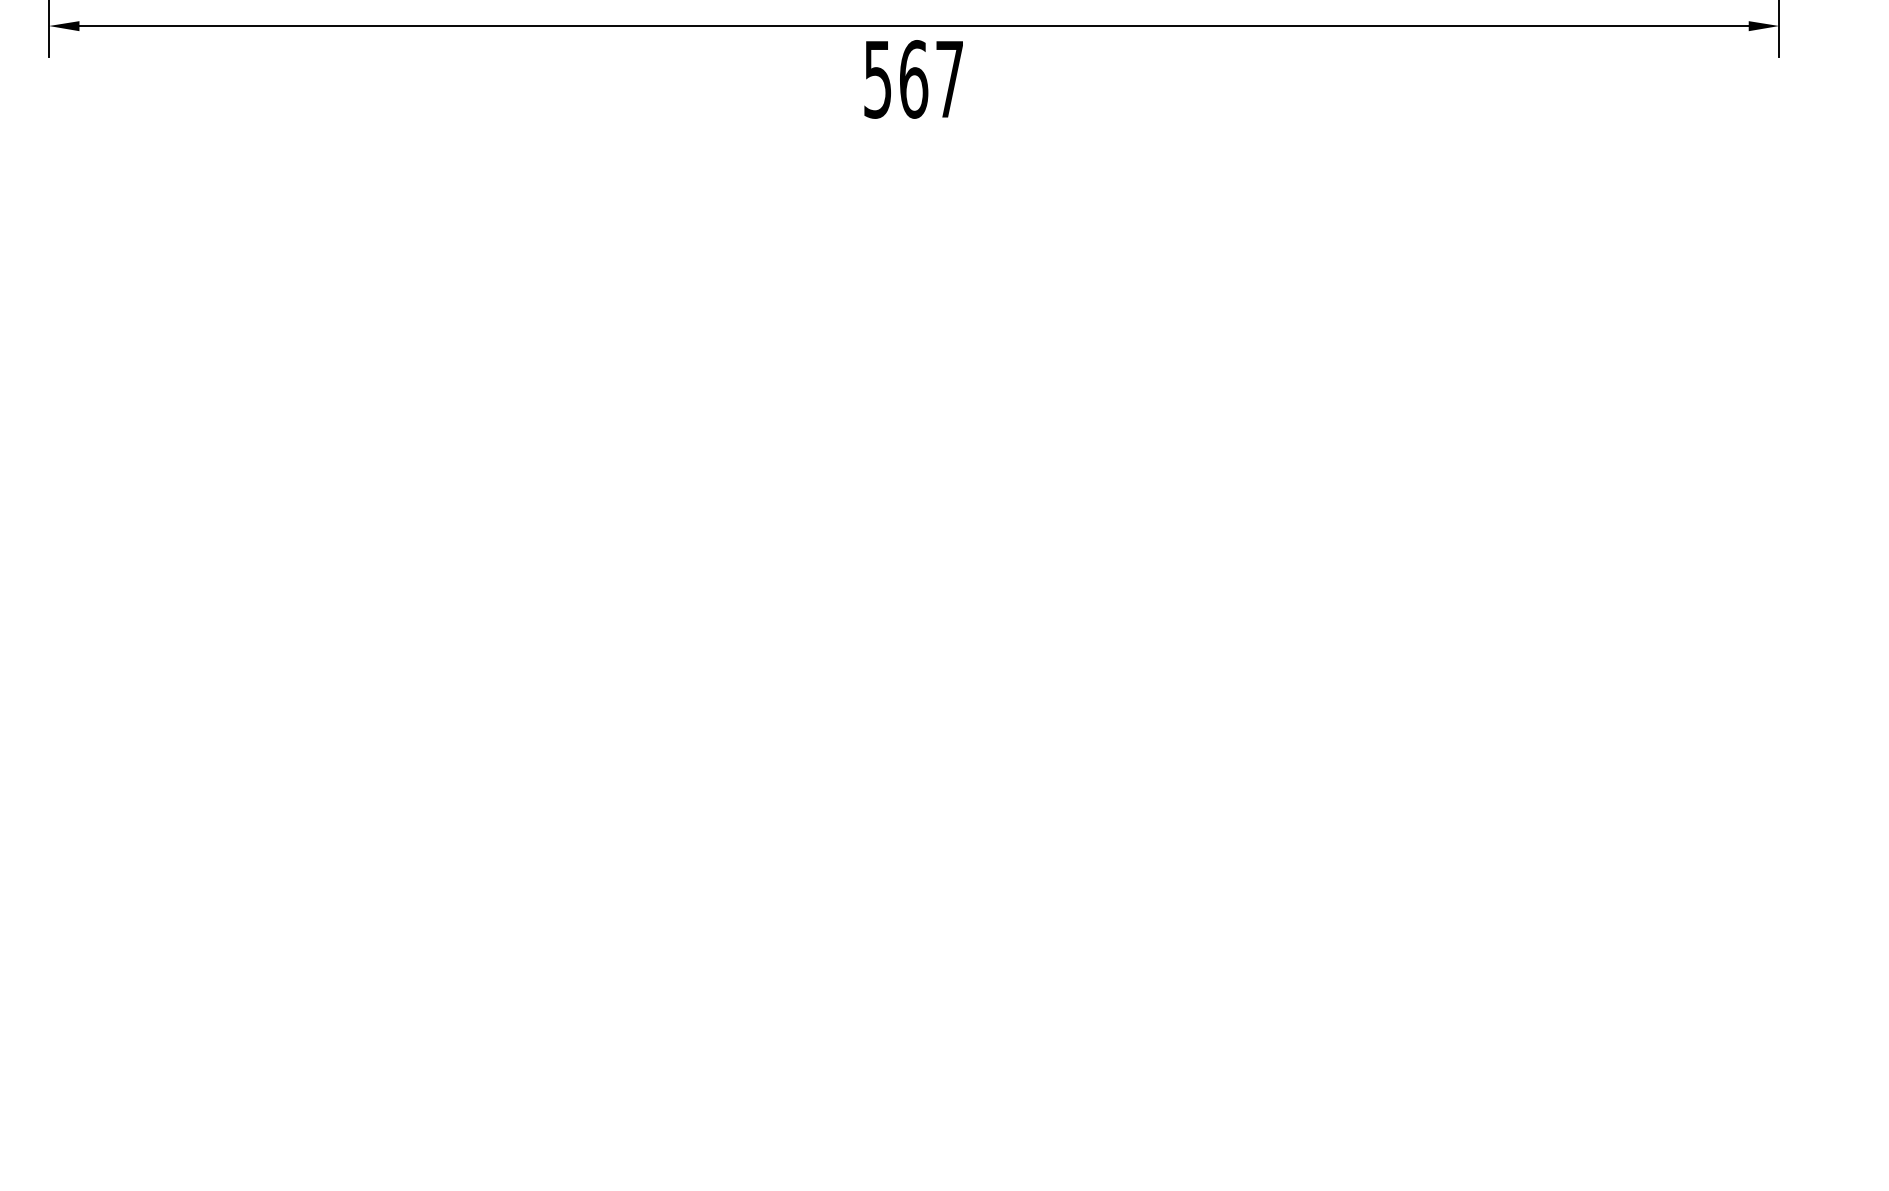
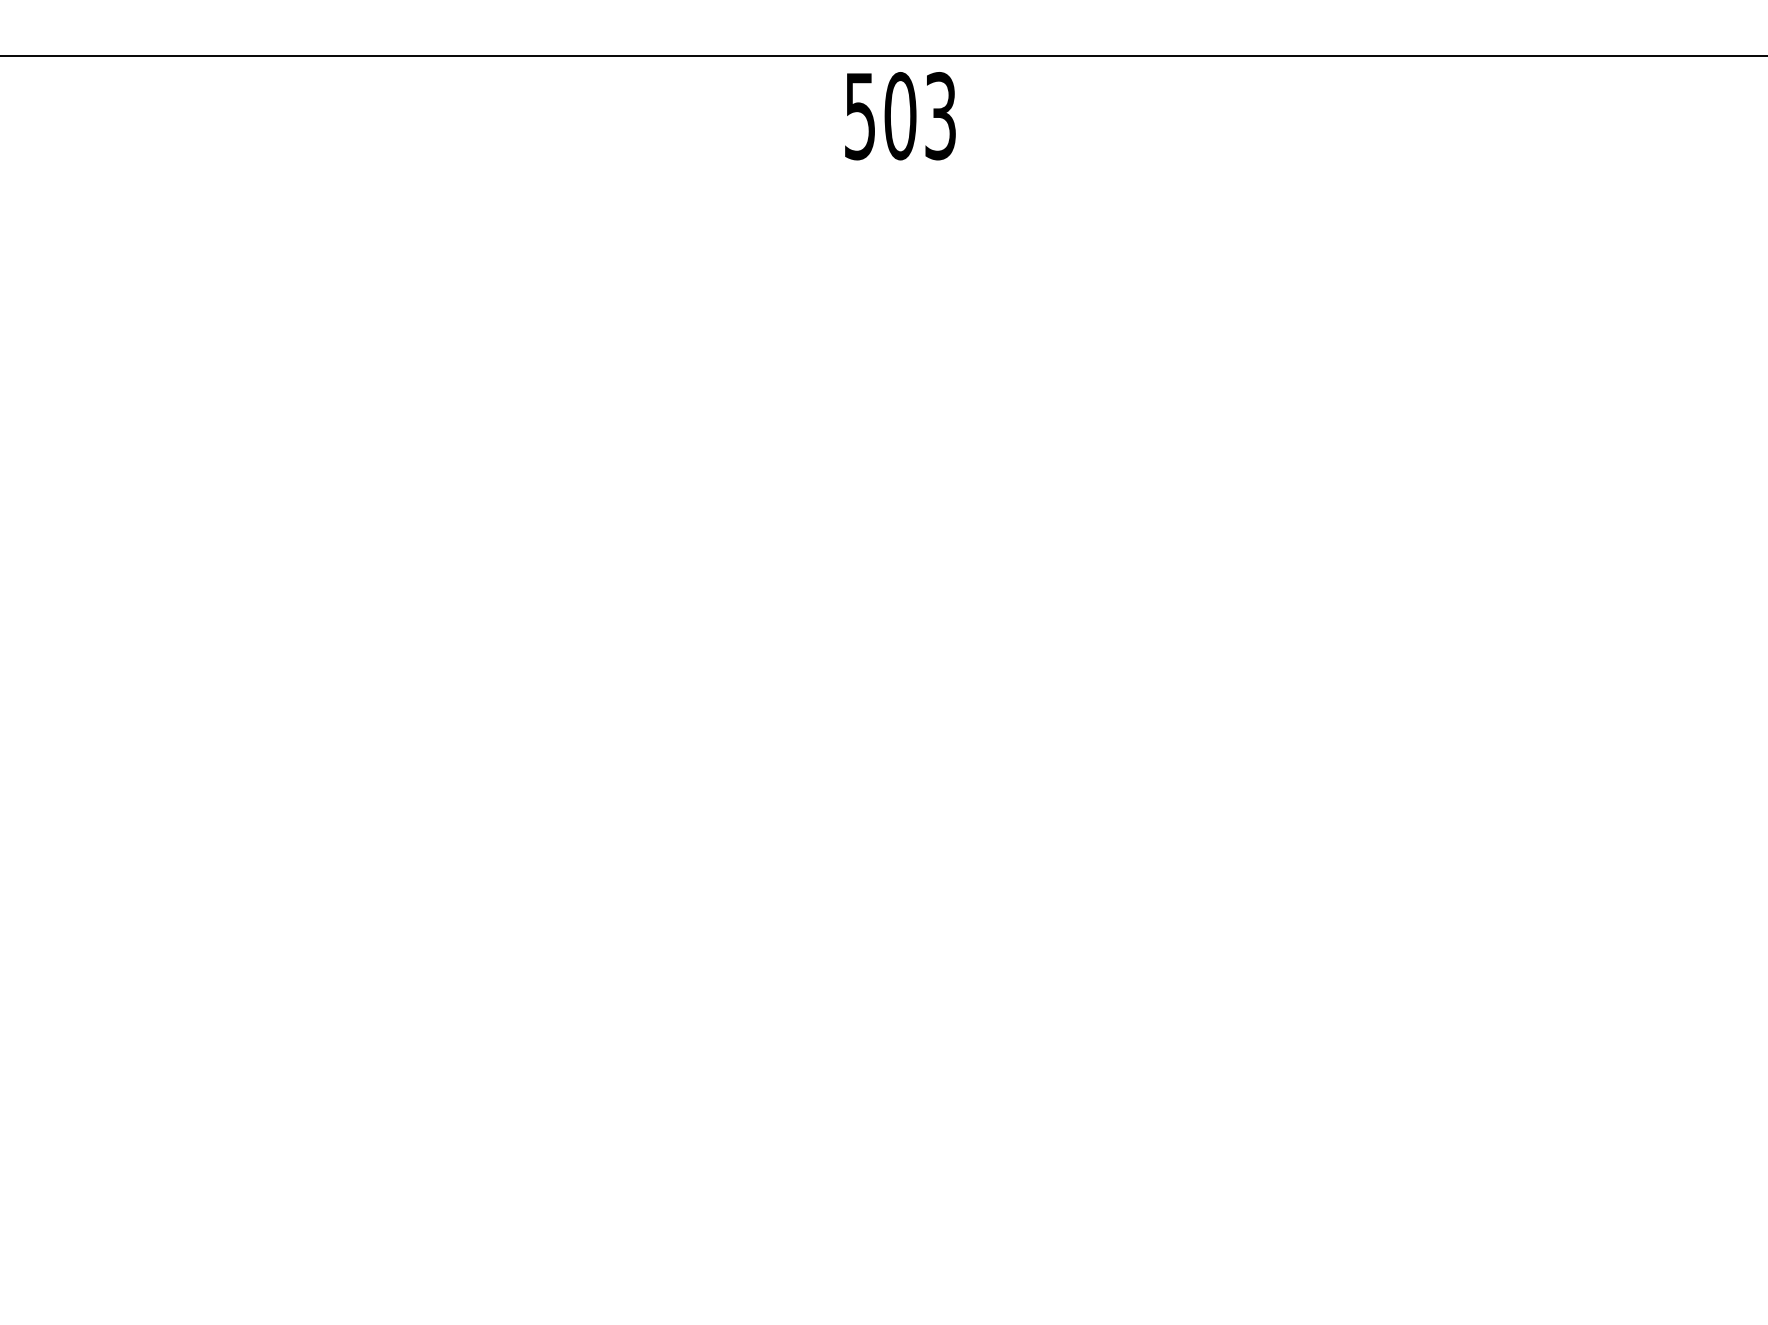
text: (931, 79) -> (920, 116), 567 -> 503

